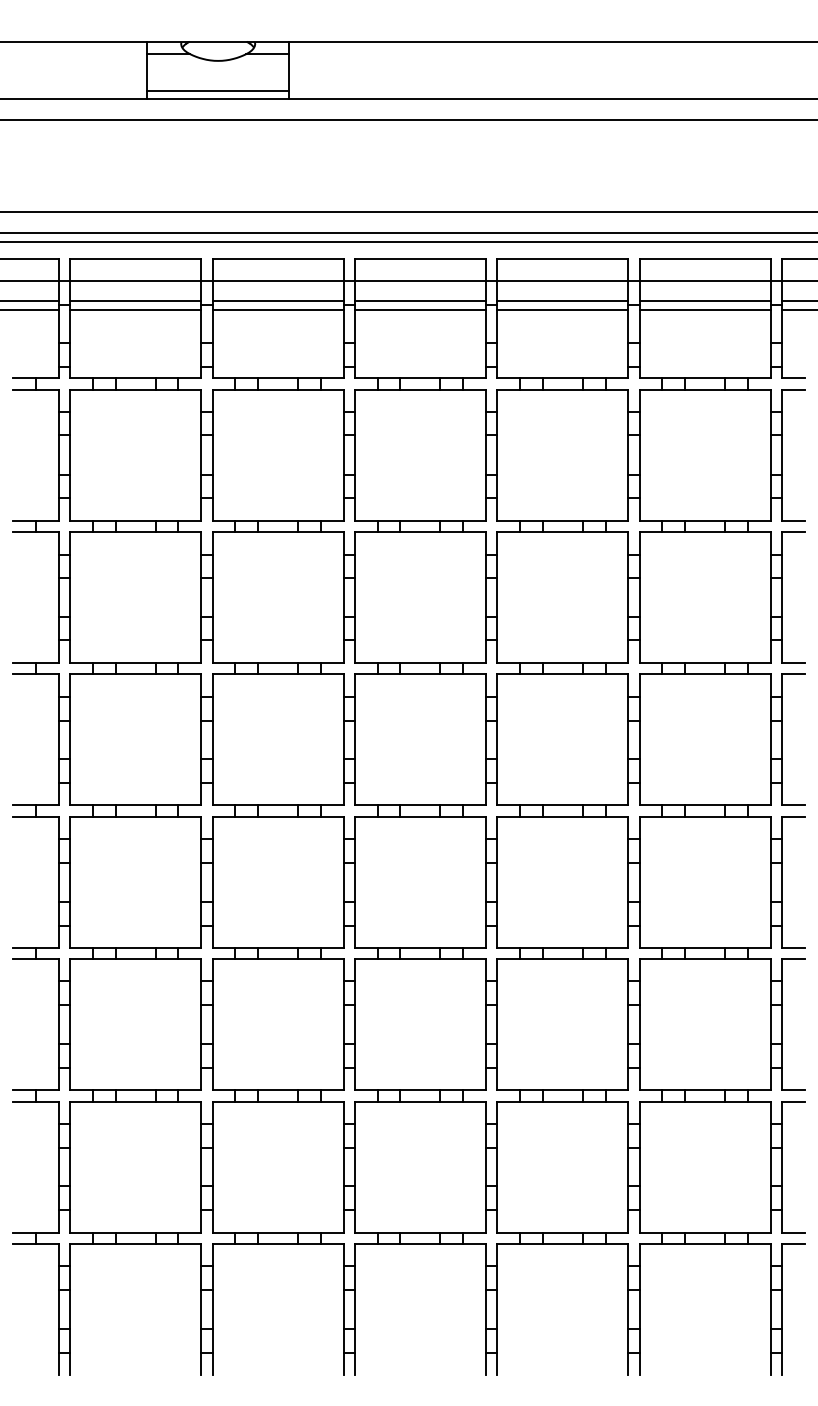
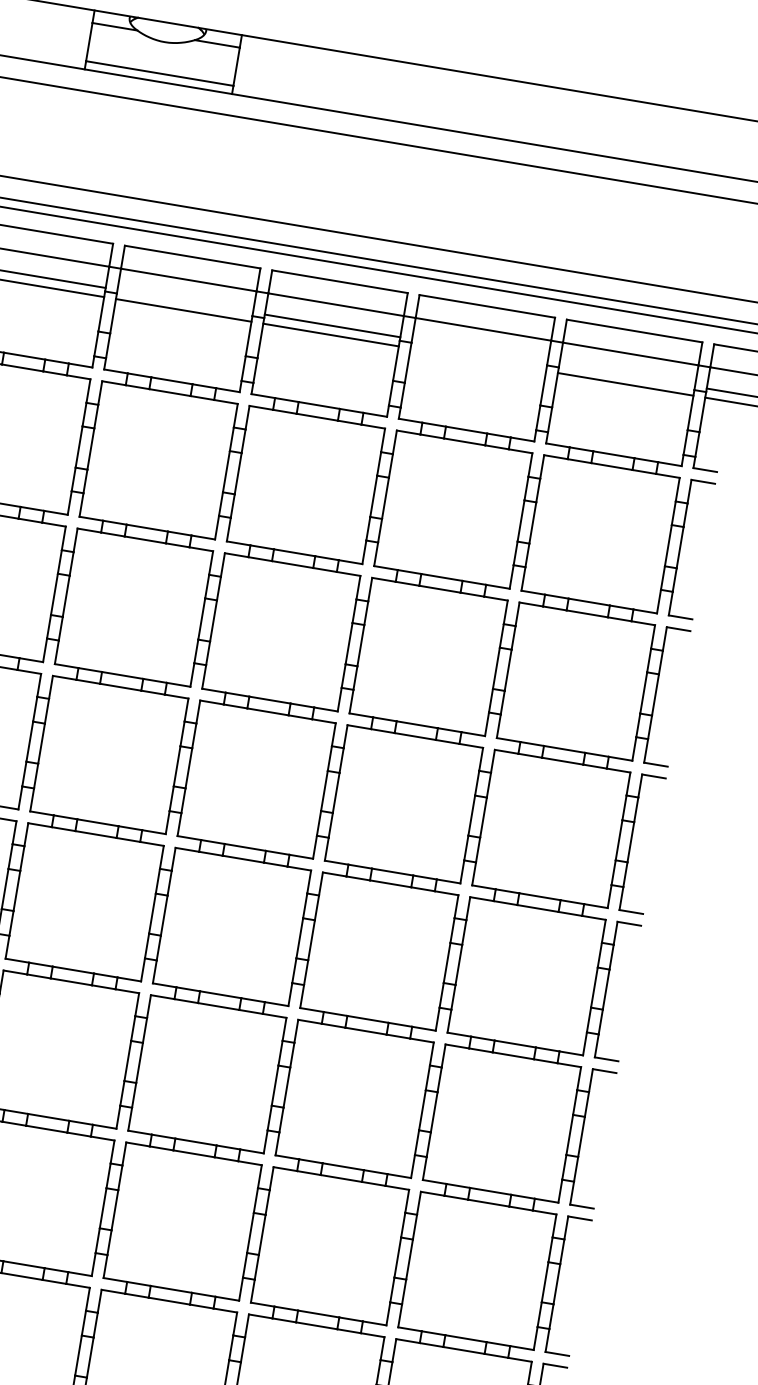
line: (277, 301) -> (184, 301), removed
line: (562, 301) -> (479, 350), removed
line: (704, 301) -> (626, 375), removed
line: (562, 310) -> (478, 360), removed

